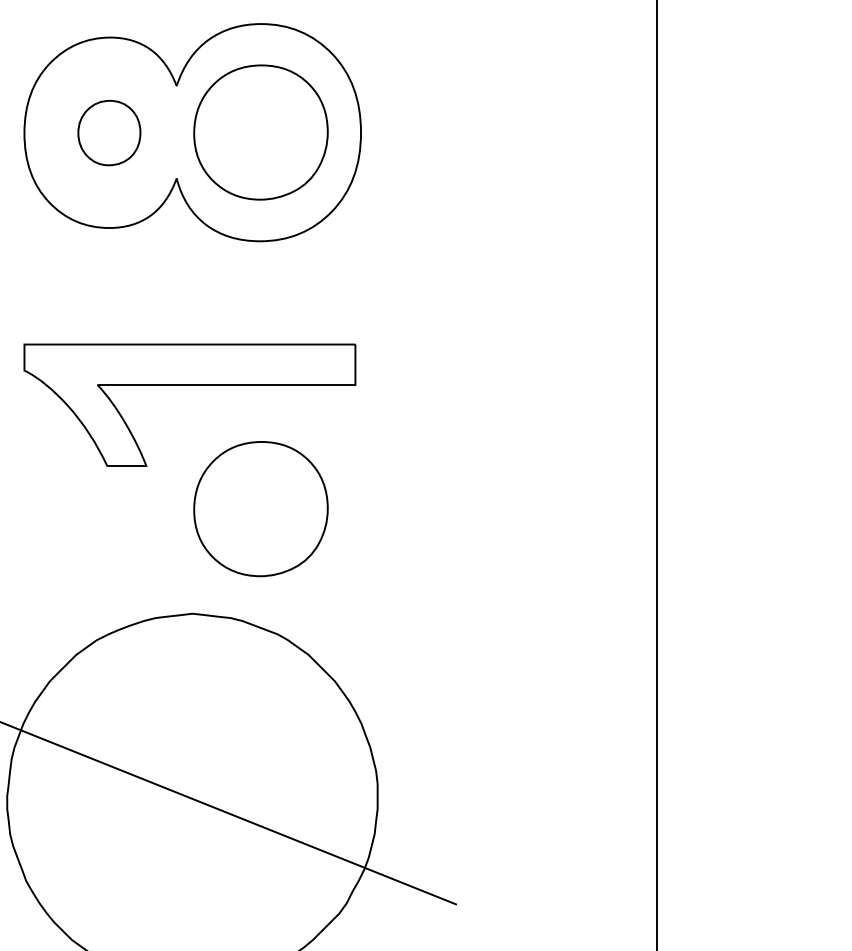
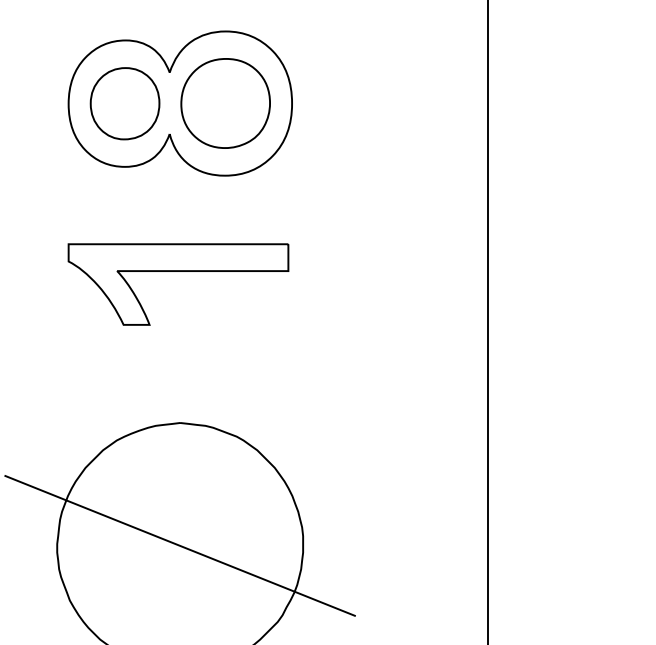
part: (108, 132) -> (124, 103), size x1.67
part: (260, 509) -> (225, 353), removed

